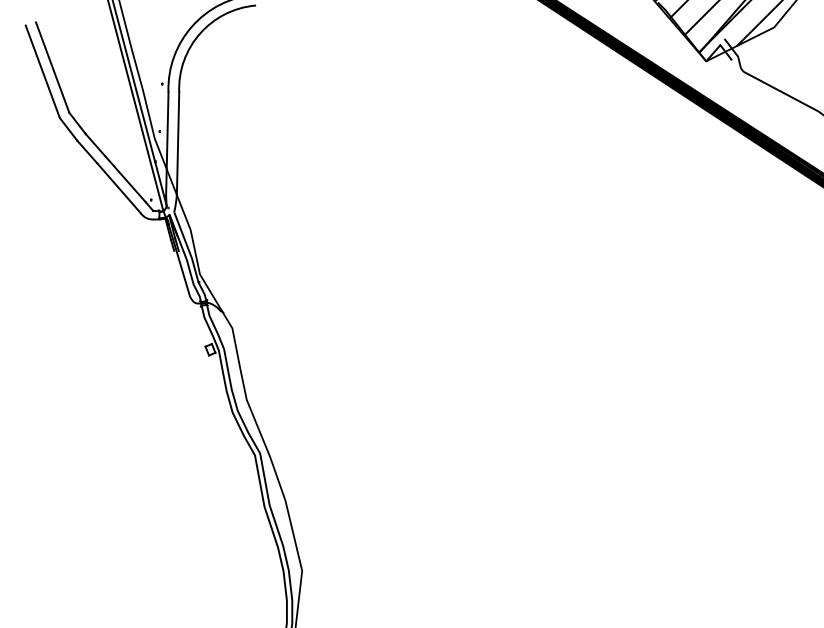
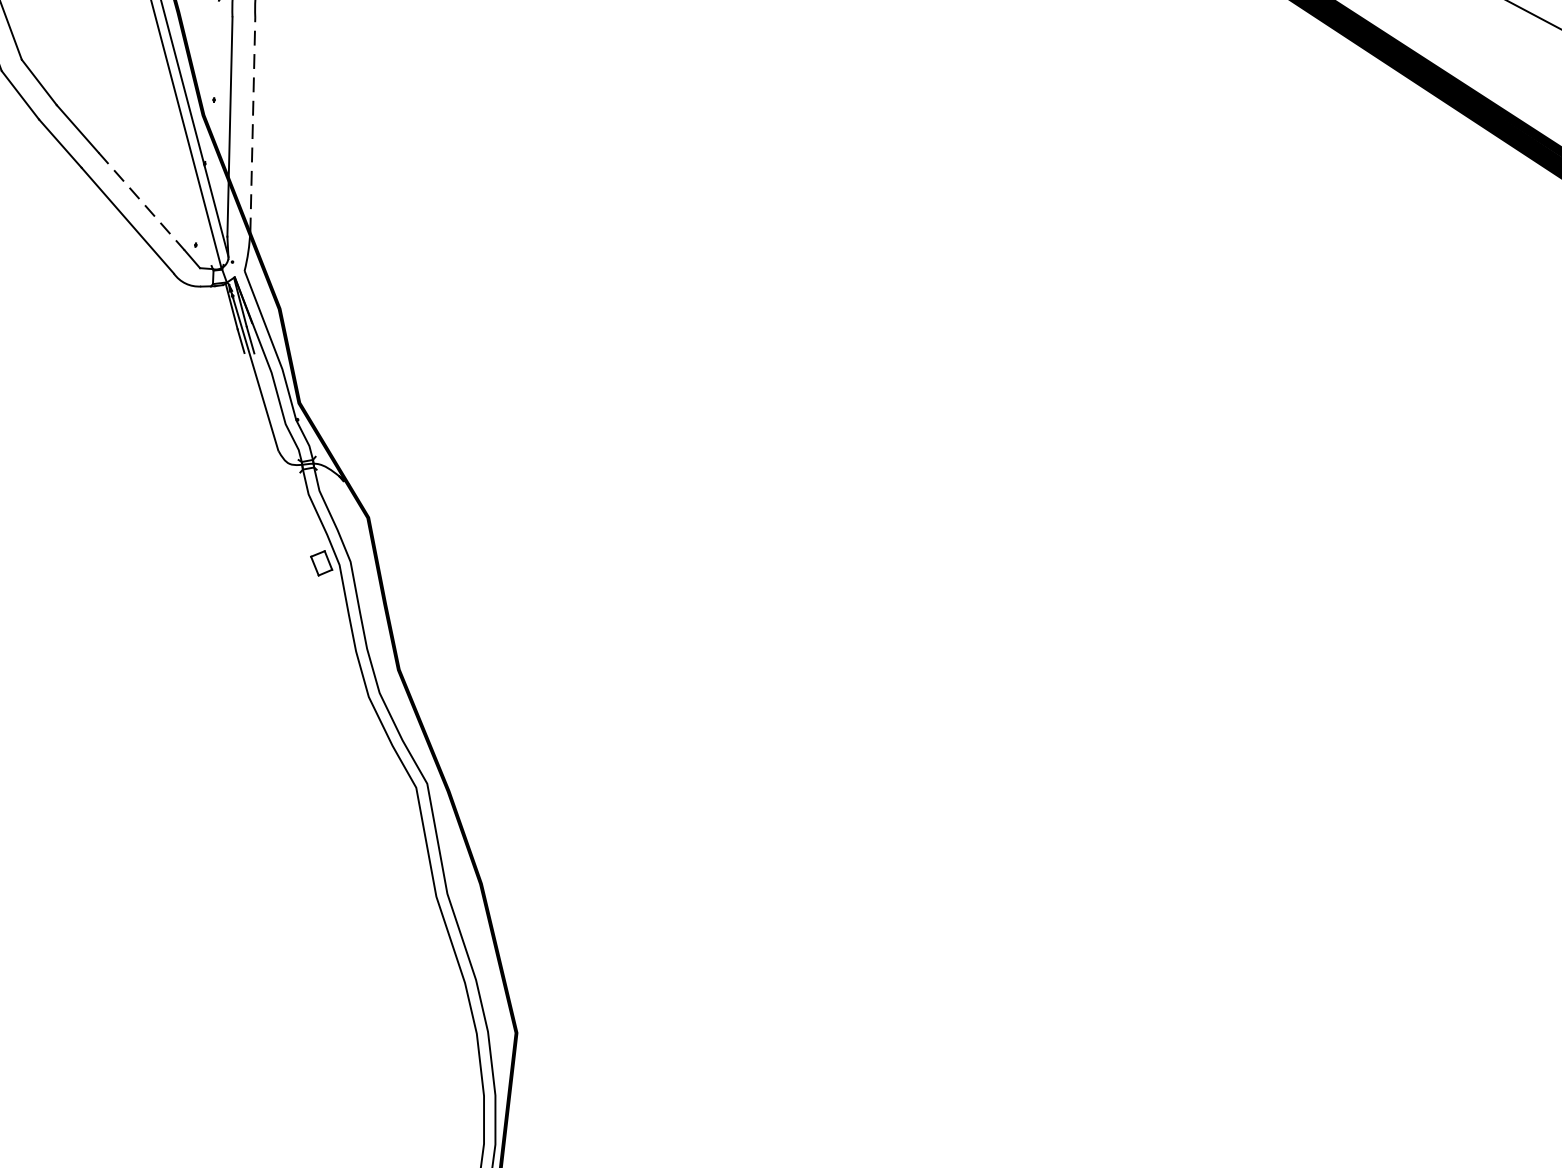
line: (178, 143) -> (253, 125), solid -> dashed
line: (125, 179) -> (141, 201), solid -> dashed

